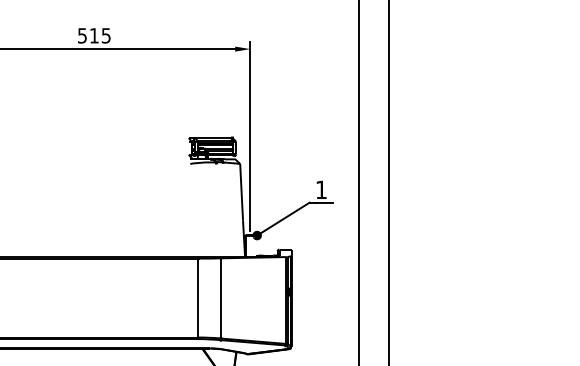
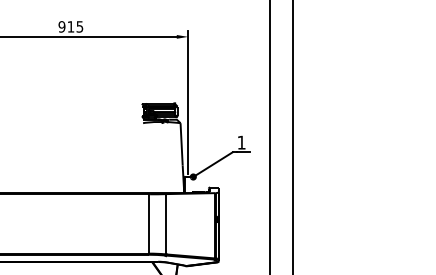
text: (81, 35) -> (61, 26), 515 -> 915

